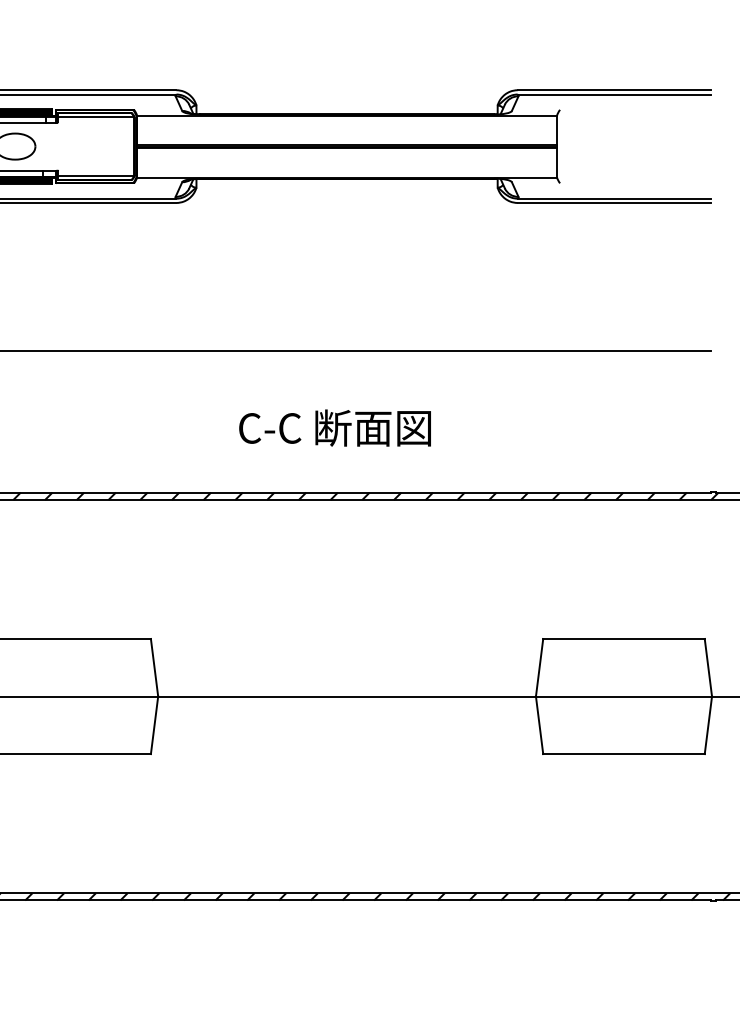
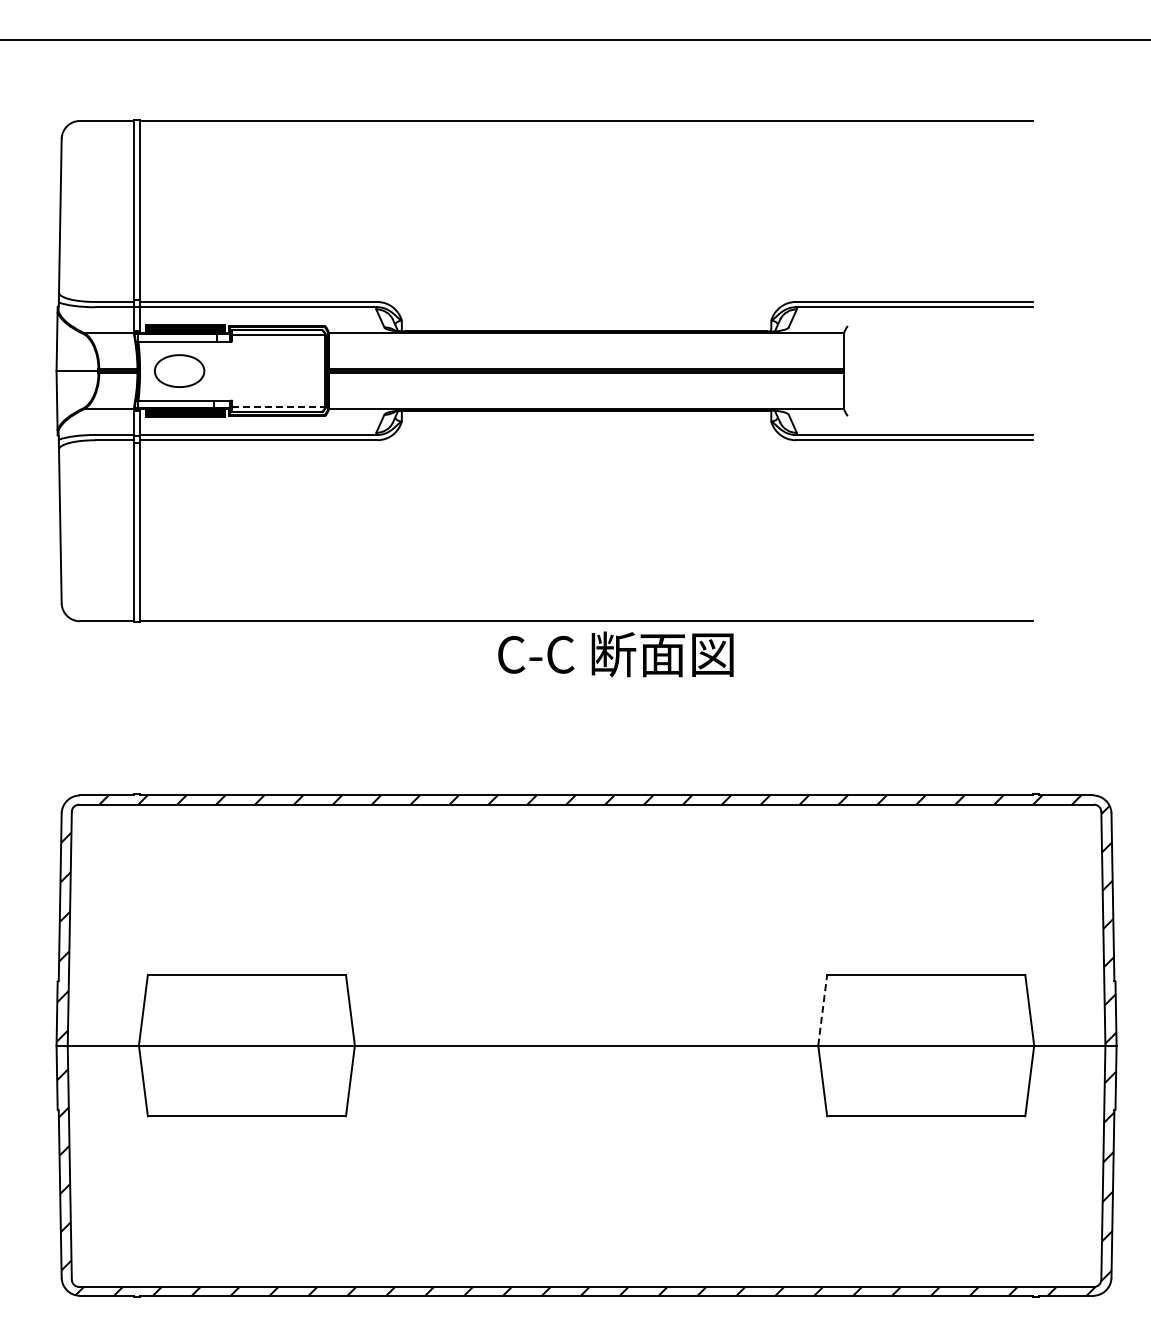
line: (95, 176) -> (278, 407), solid -> dashed
text: (334, 428) -> (615, 654), moved
line: (539, 667) -> (822, 1010), solid -> dashed

